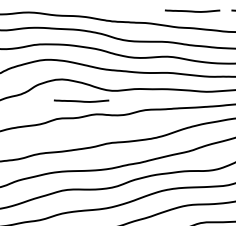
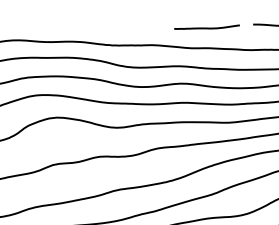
curve: (81, 100) -> (81, 141), removed

